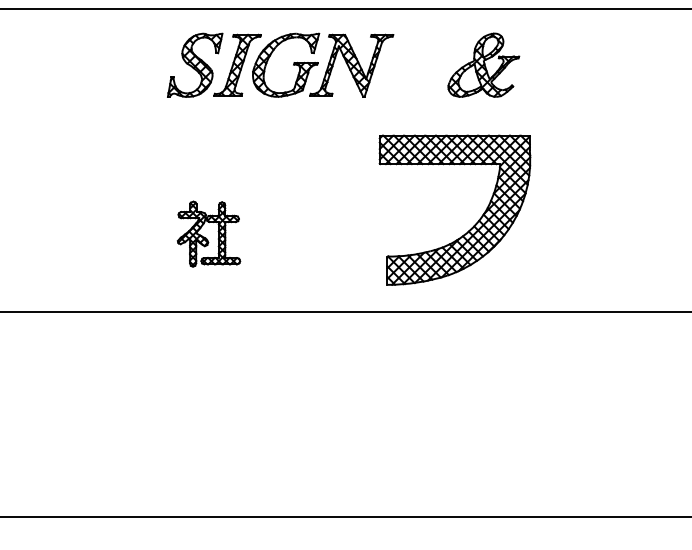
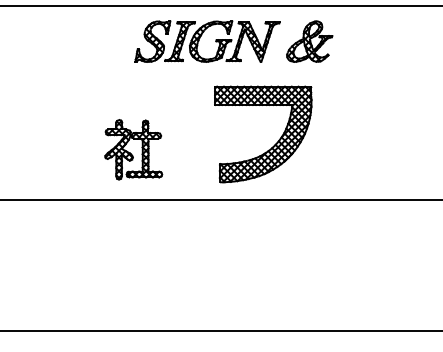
part: (269, 60) -> (200, 38), moved
part: (472, 225) -> (274, 144), moved
part: (208, 233) -> (133, 149), size x1.43

